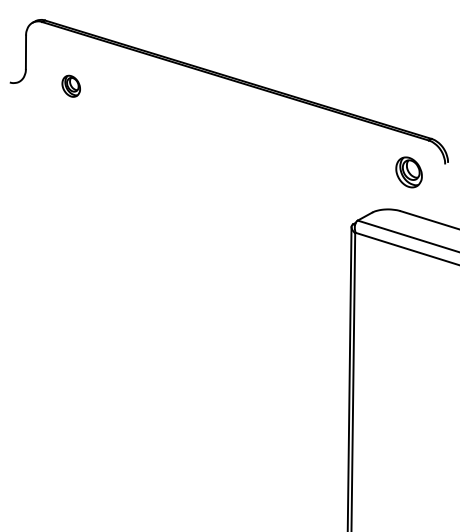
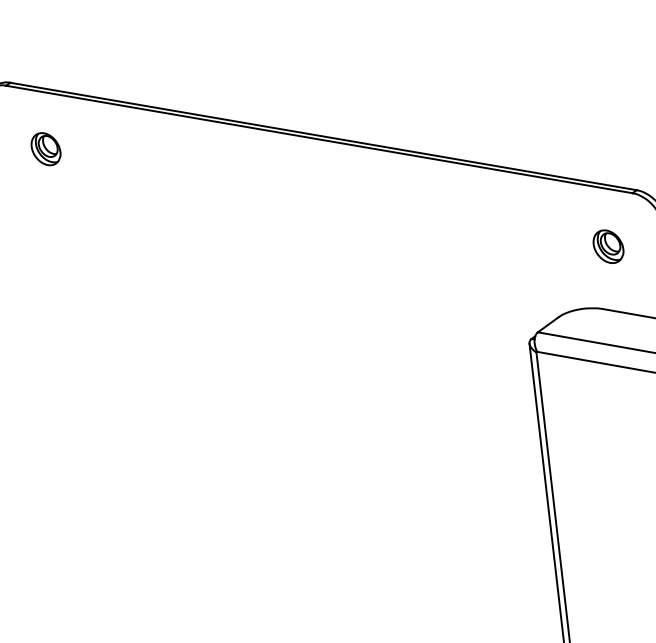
part: (70, 85) -> (44, 148), moved
part: (409, 171) -> (608, 245), size x0.71

